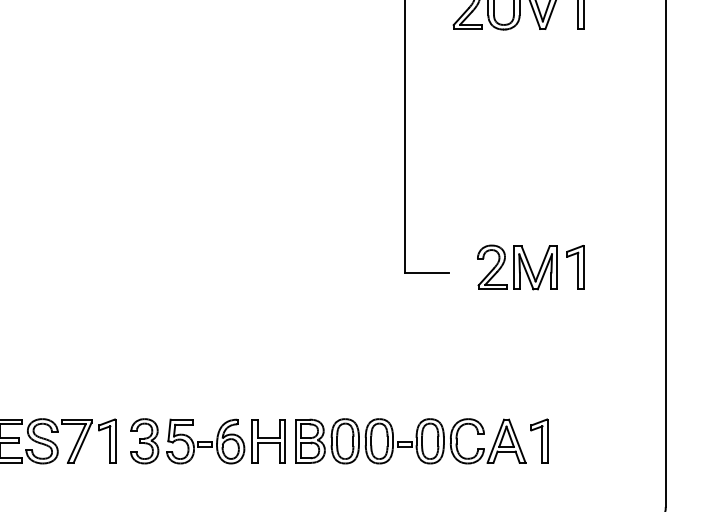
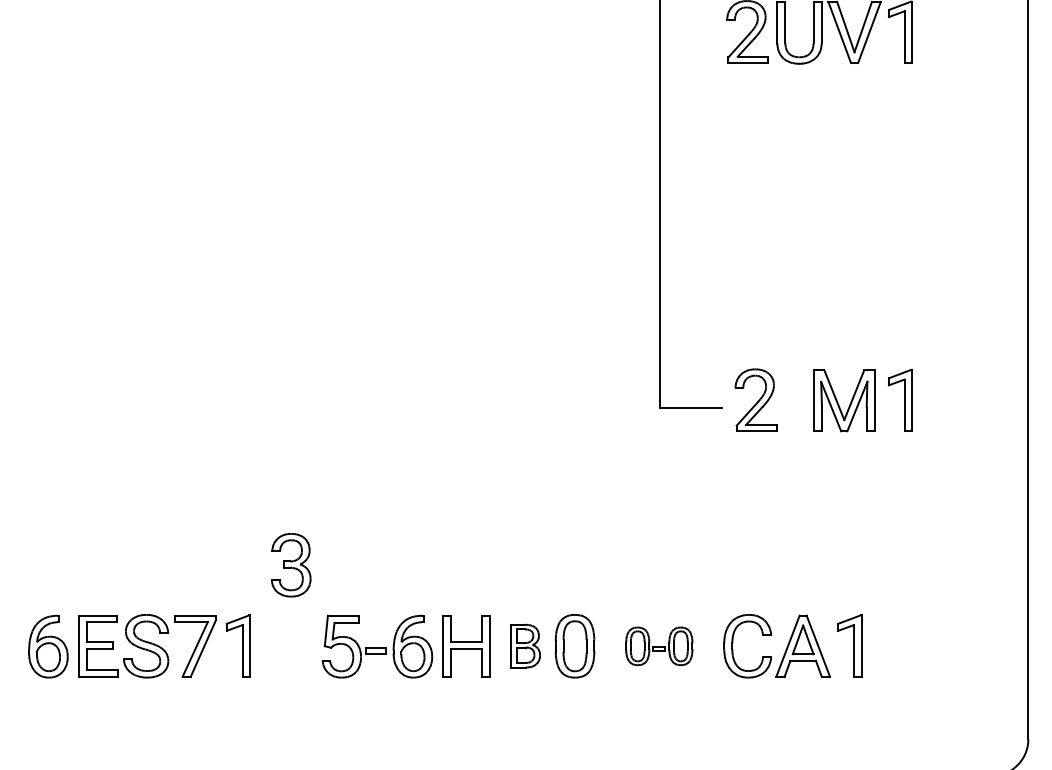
part: (491, 266) -> (755, 399), moved
part: (310, 440) -> (525, 645), size x0.7
part: (144, 441) -> (291, 565), moved
part: (405, 441) -> (659, 646), size x0.6

